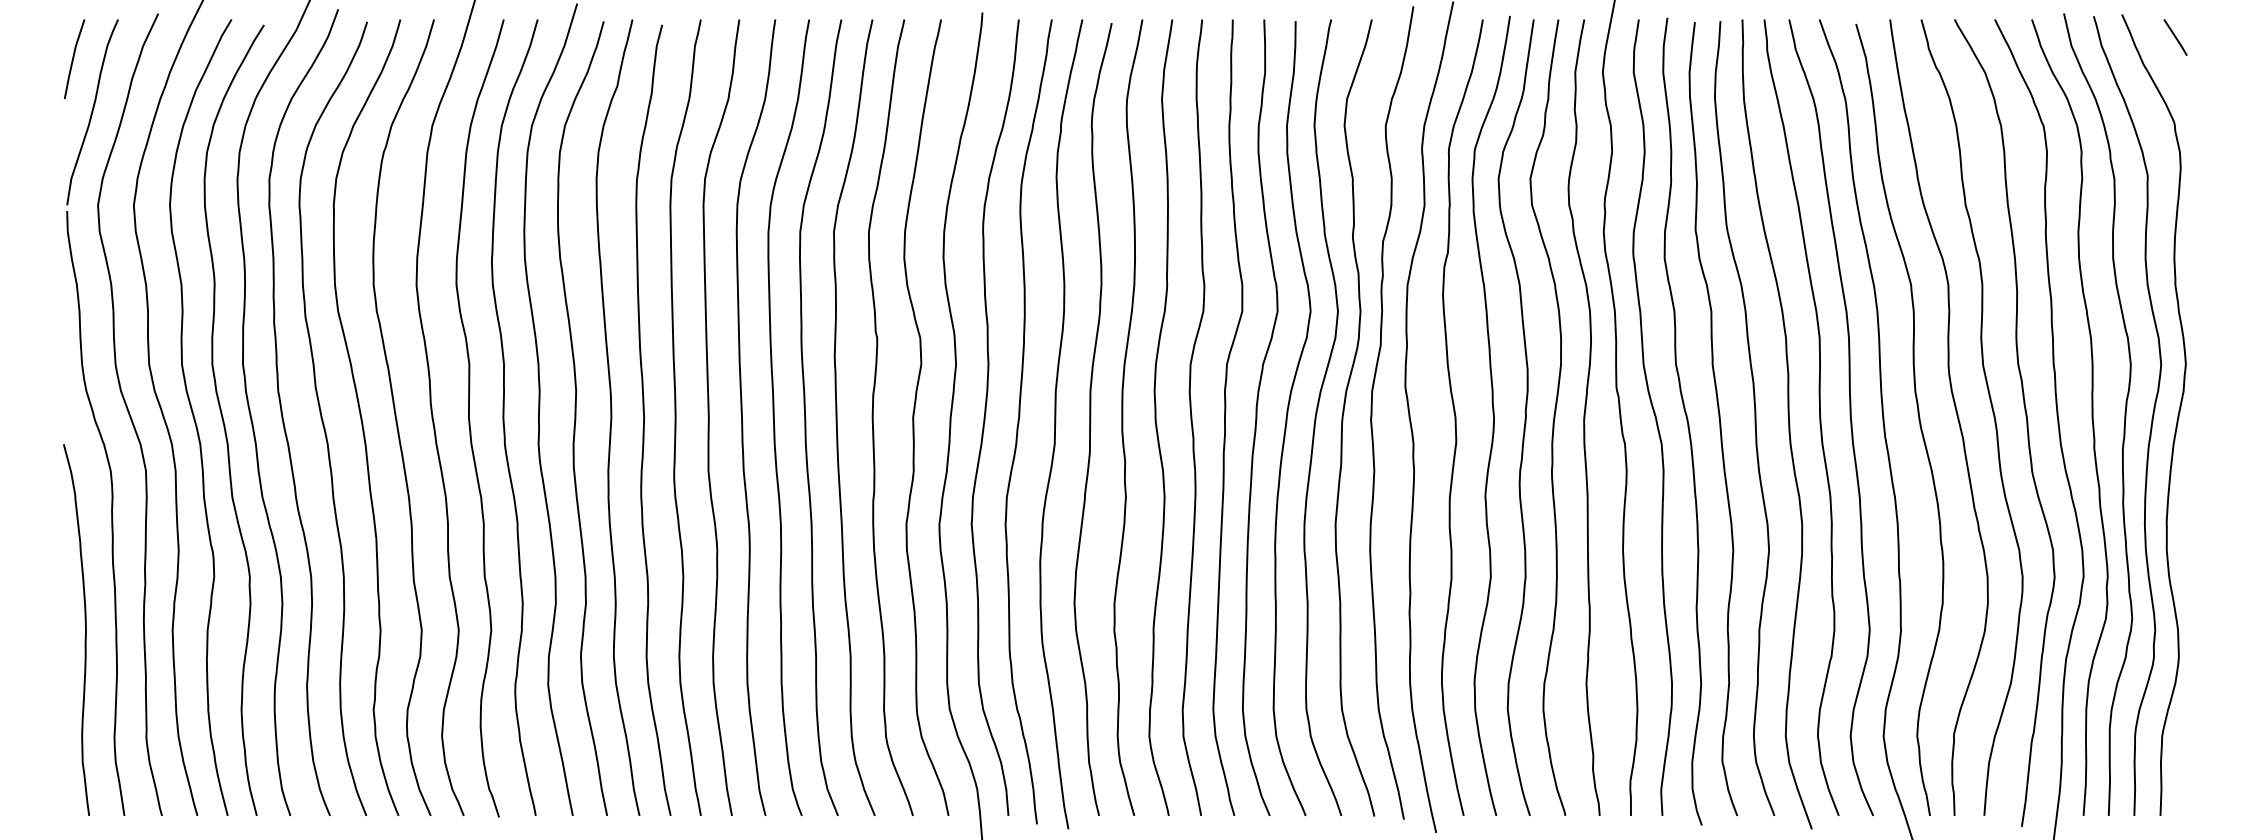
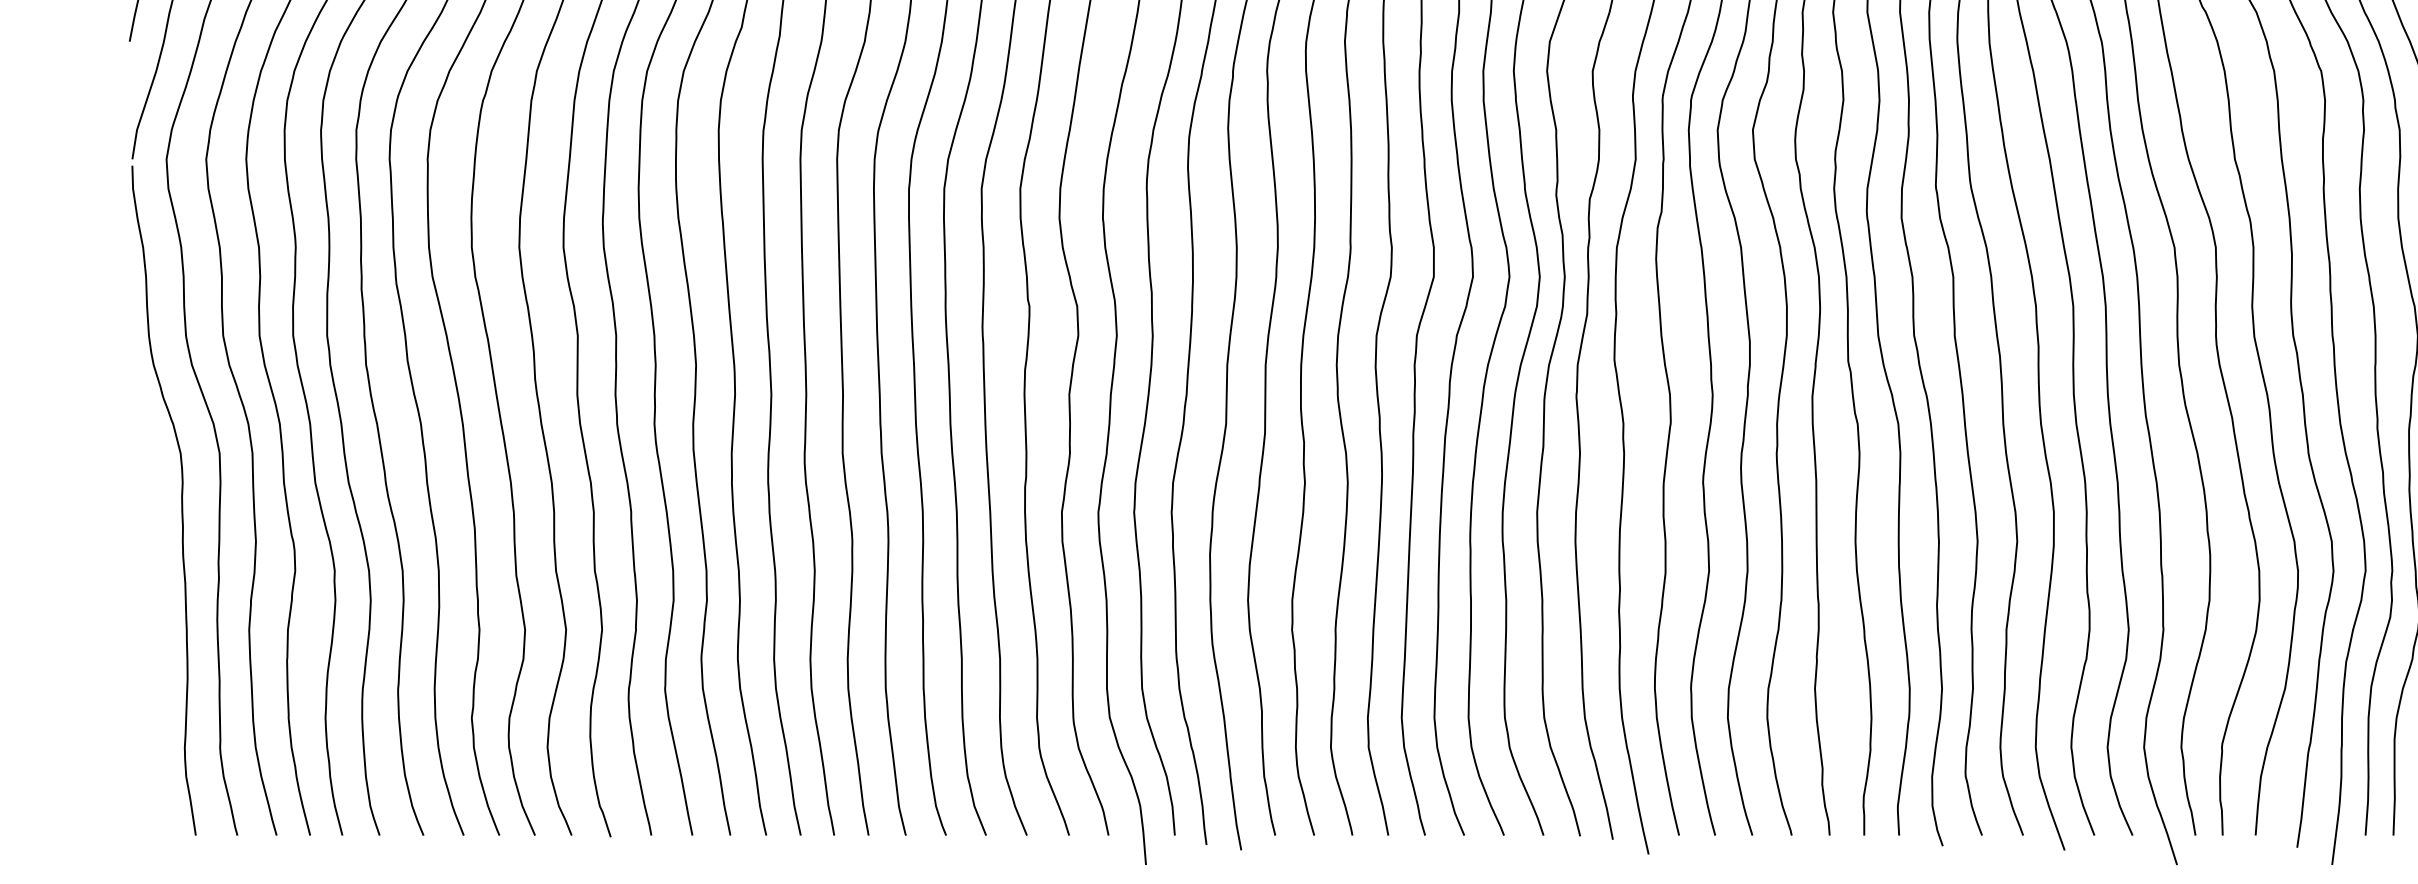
curve: (85, 629) -> (152, 629), removed

